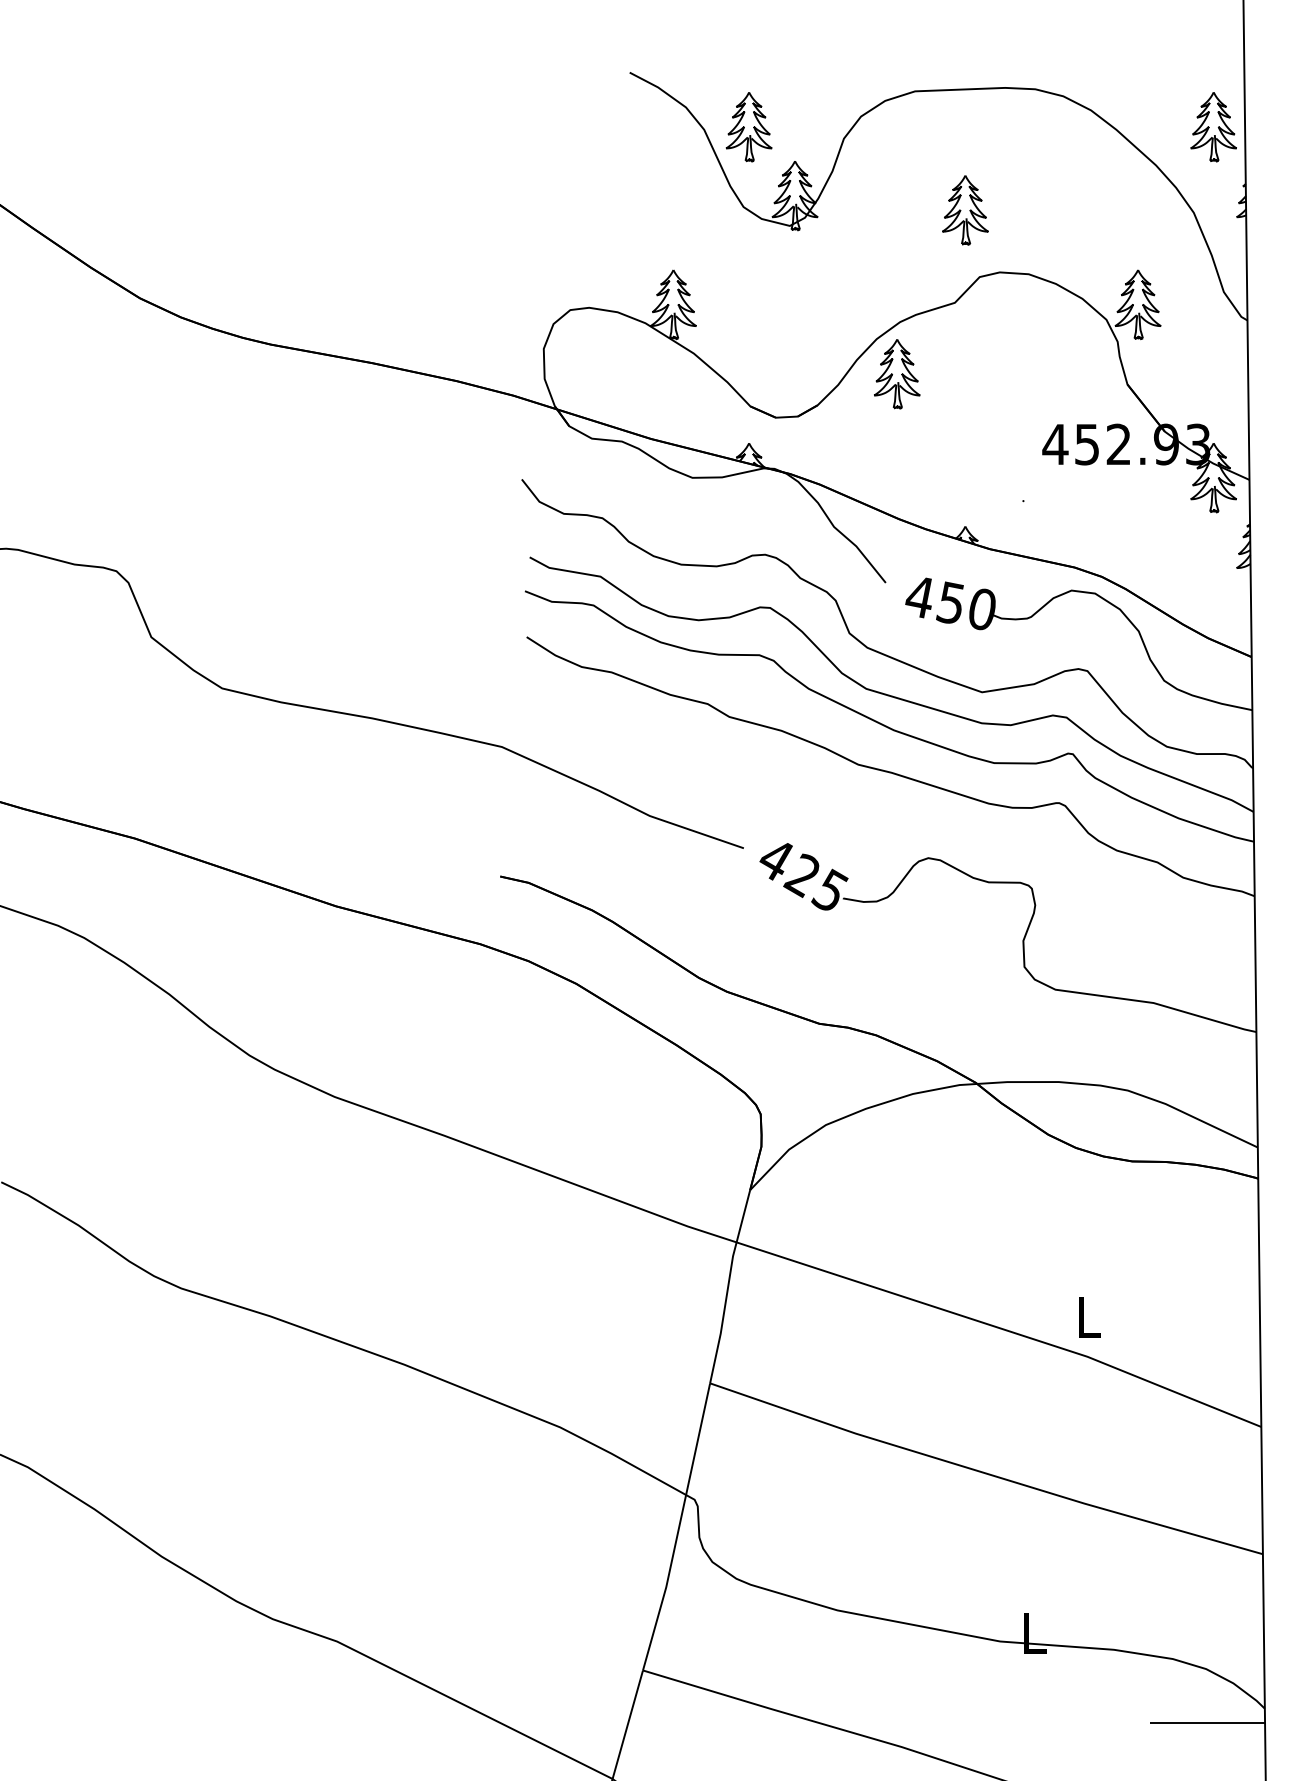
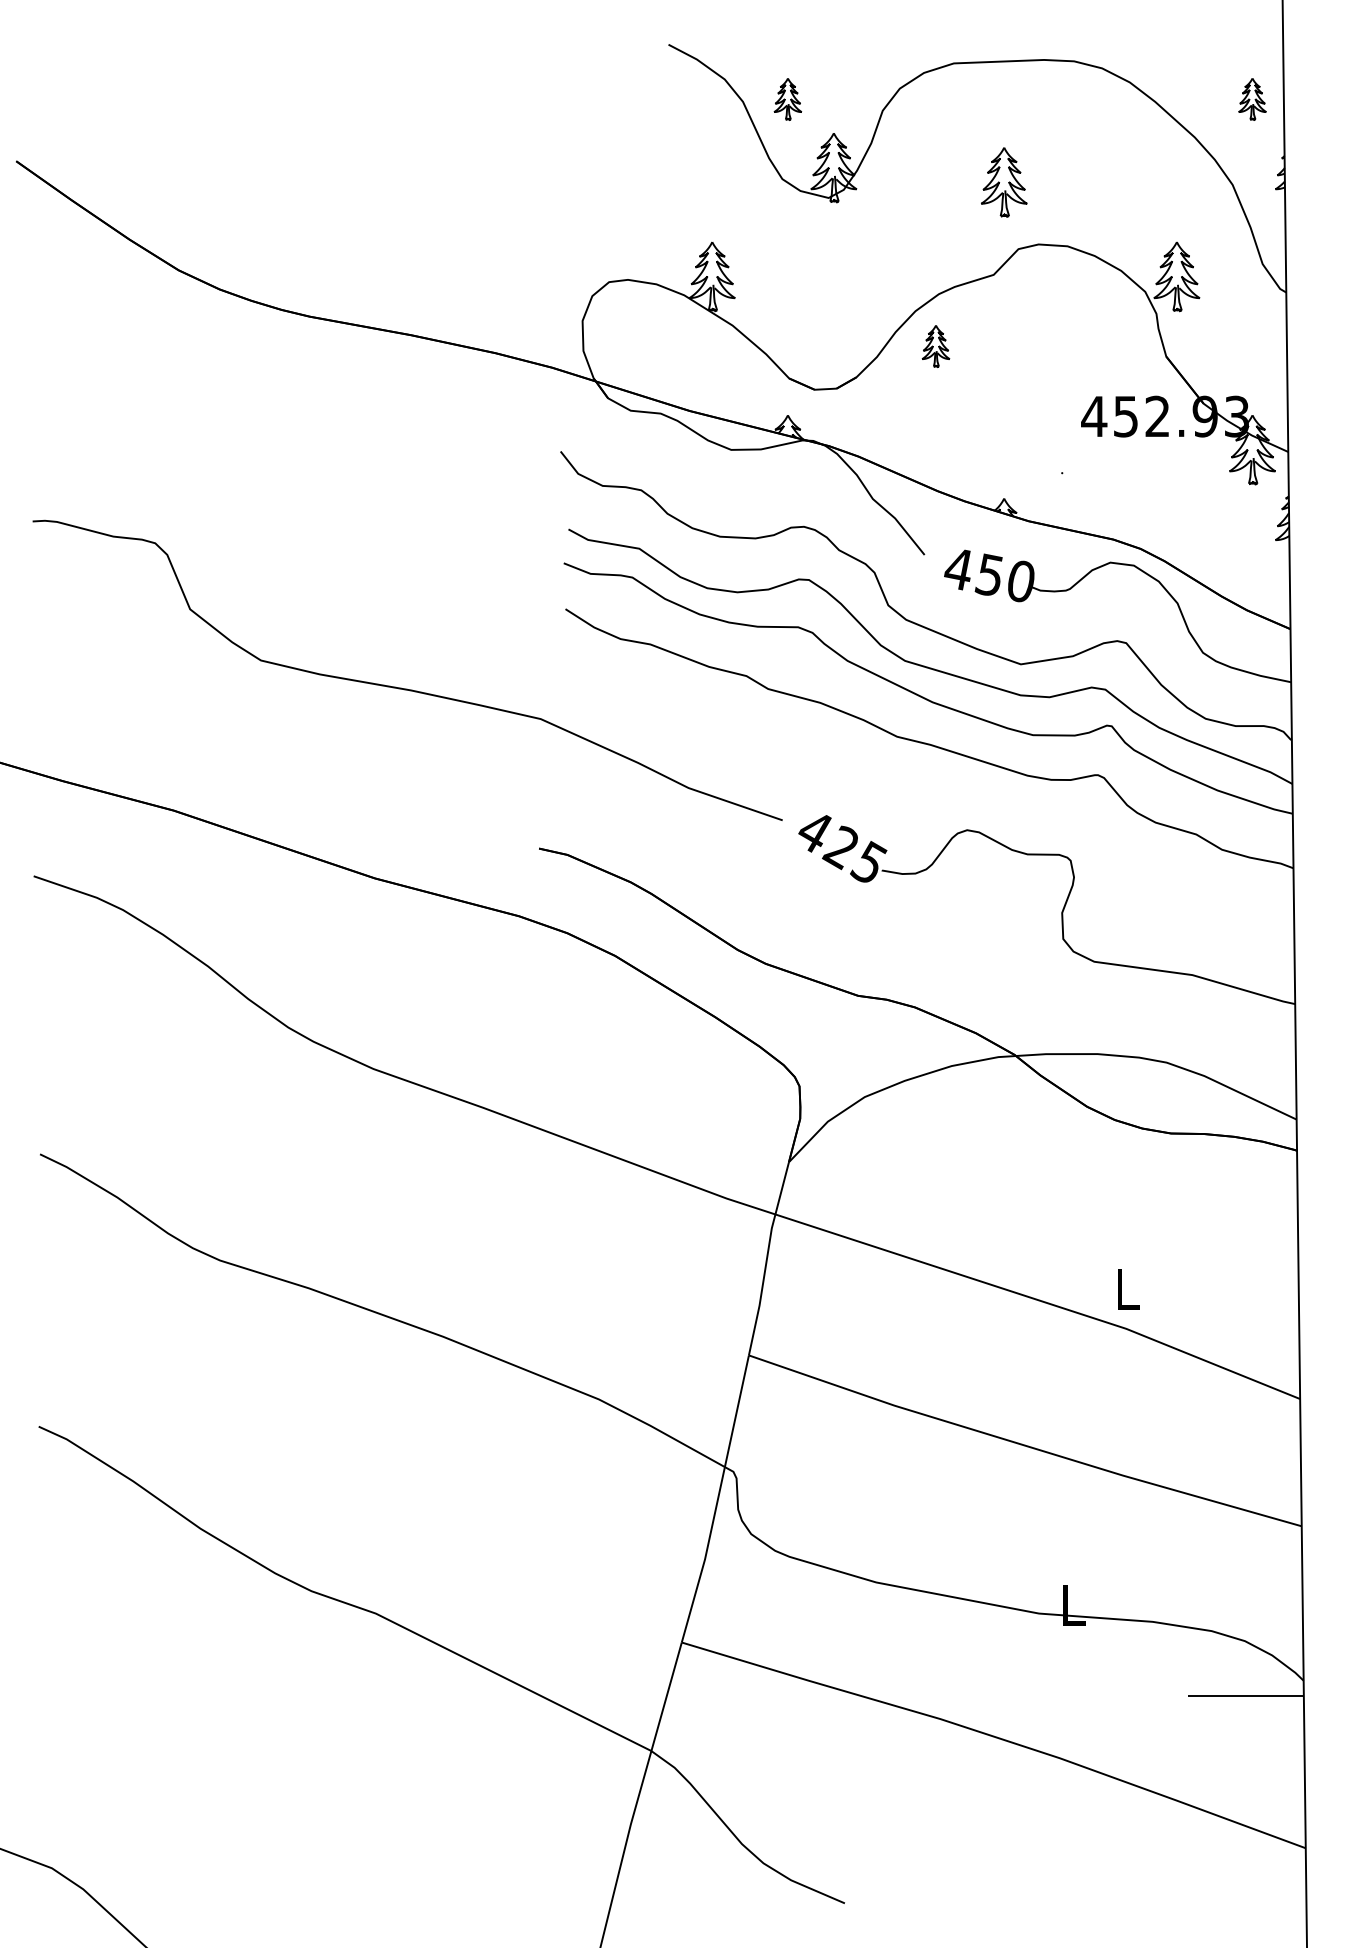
part: (748, 127) -> (787, 99), size x0.6
part: (1213, 127) -> (1252, 99), size x0.6
part: (896, 374) -> (935, 346), size x0.6

